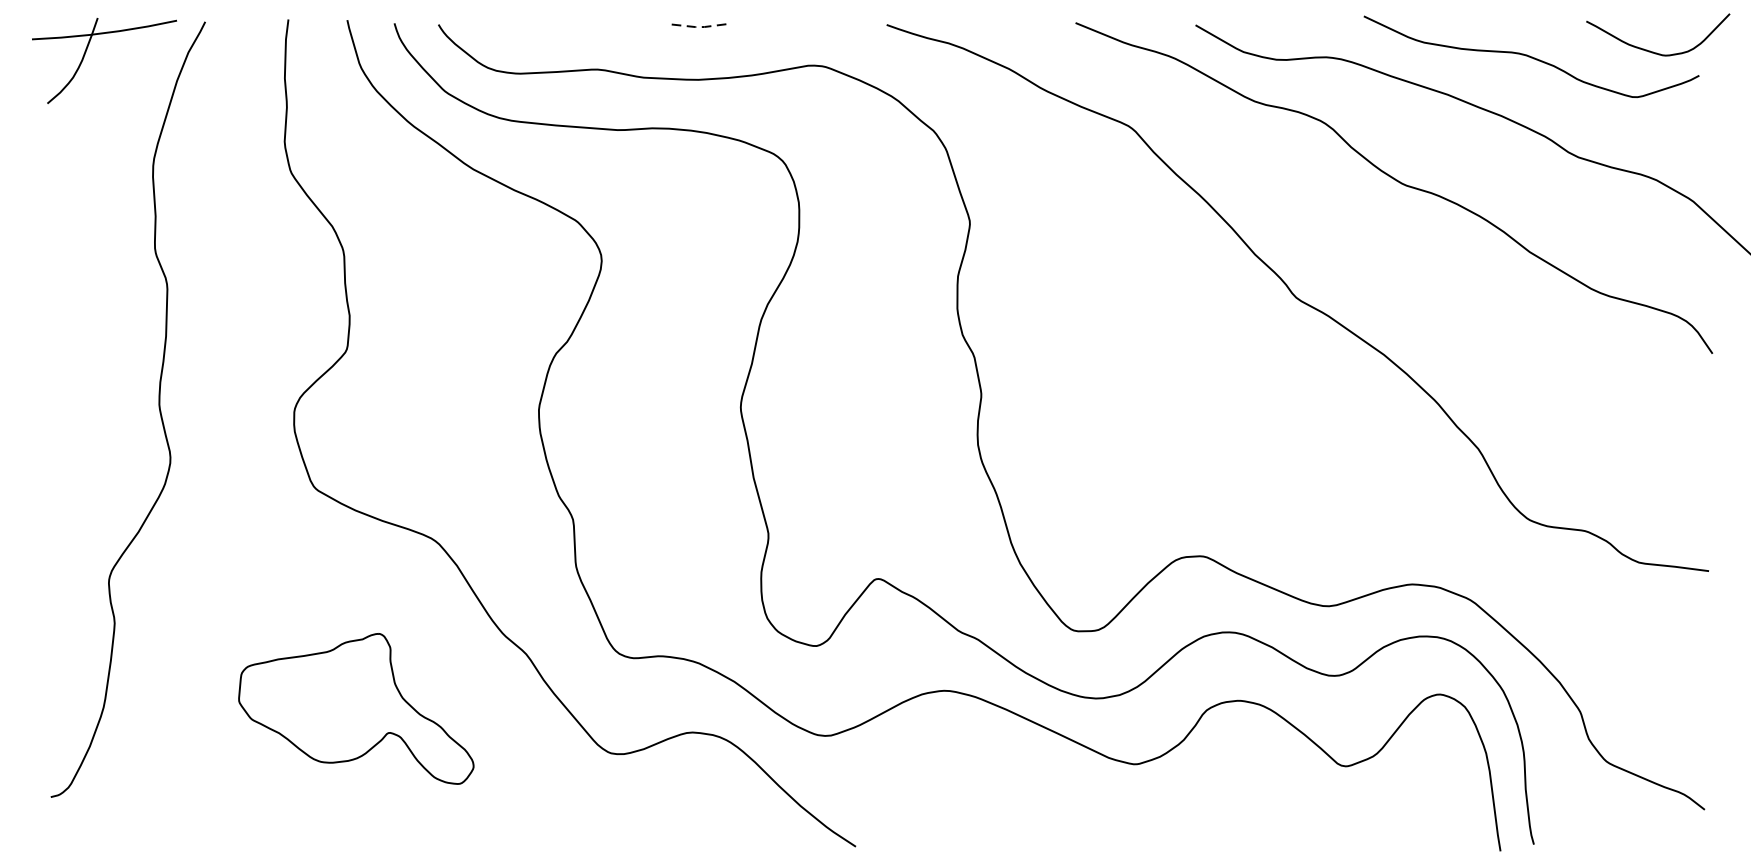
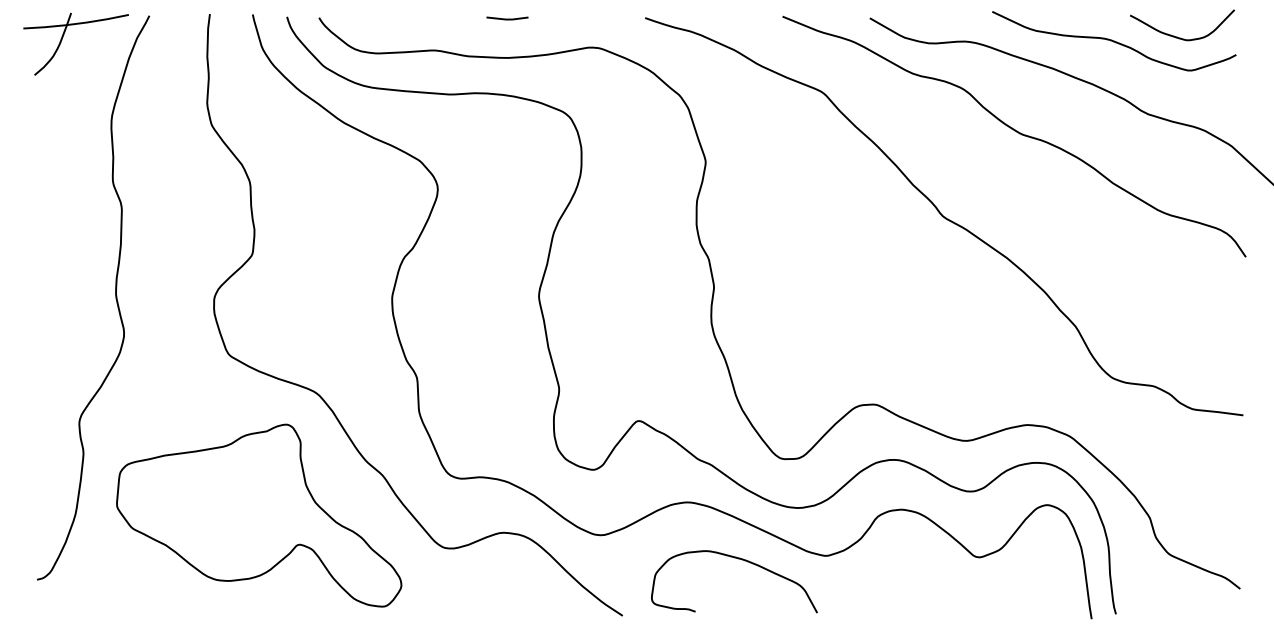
line: (697, 26) -> (507, 19), dashed -> solid
curve: (1651, 50) -> (1177, 36), moved
part: (356, 708) -> (259, 515), size x1.67
curve: (1019, 770) -> (741, 560), added

